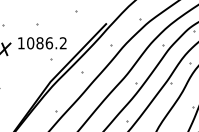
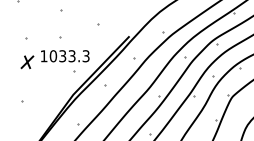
text: (51, 43) -> (74, 56), 1086.2 -> 1033.3

